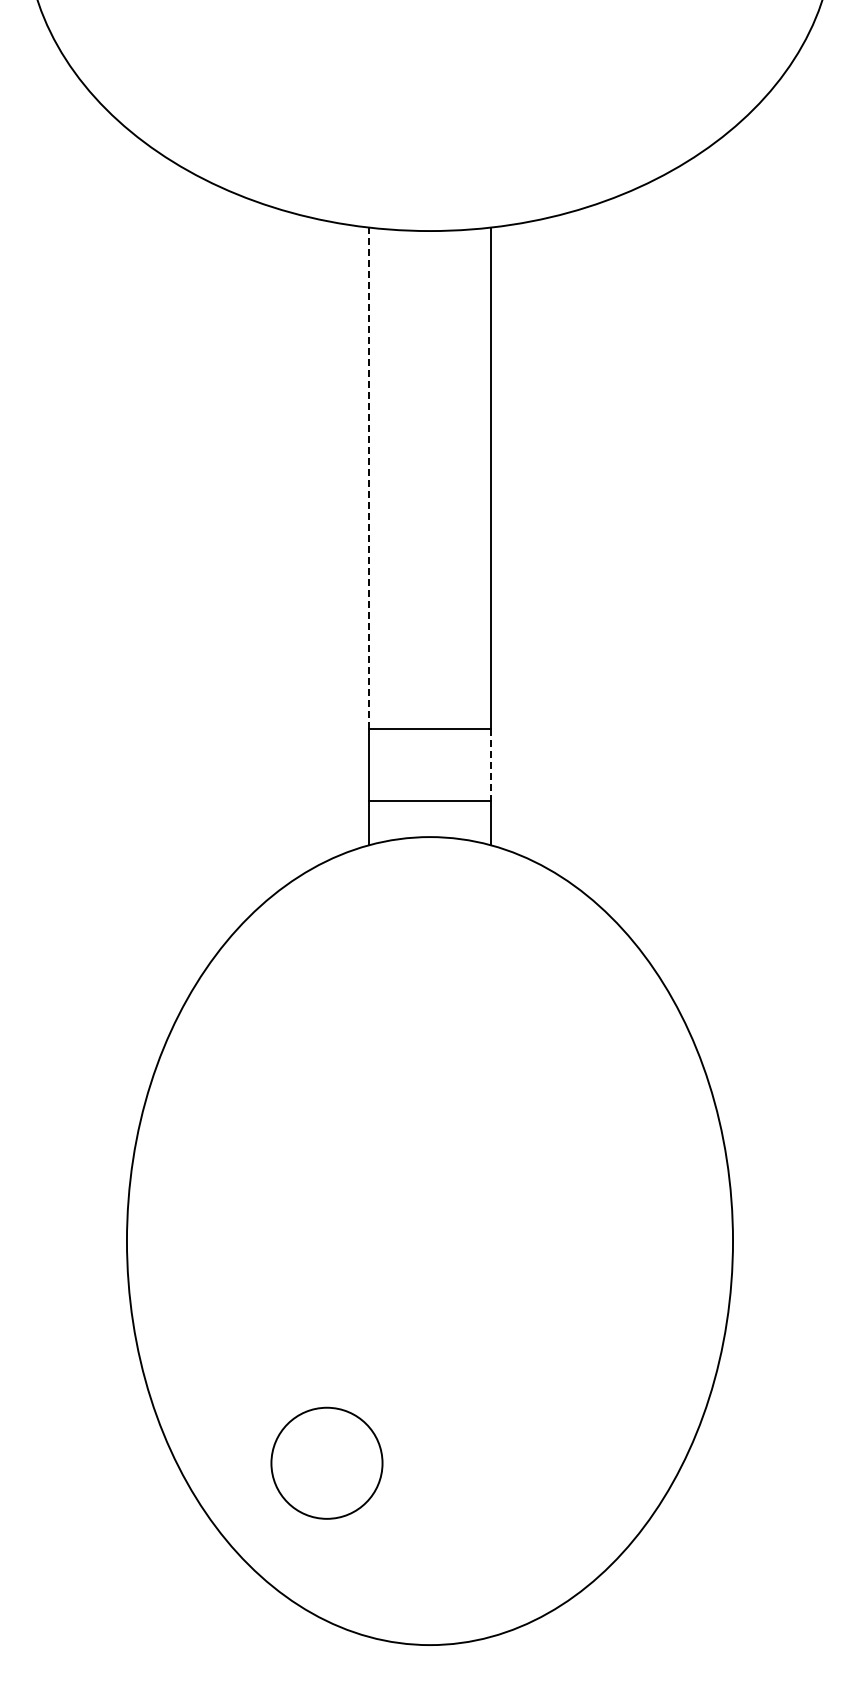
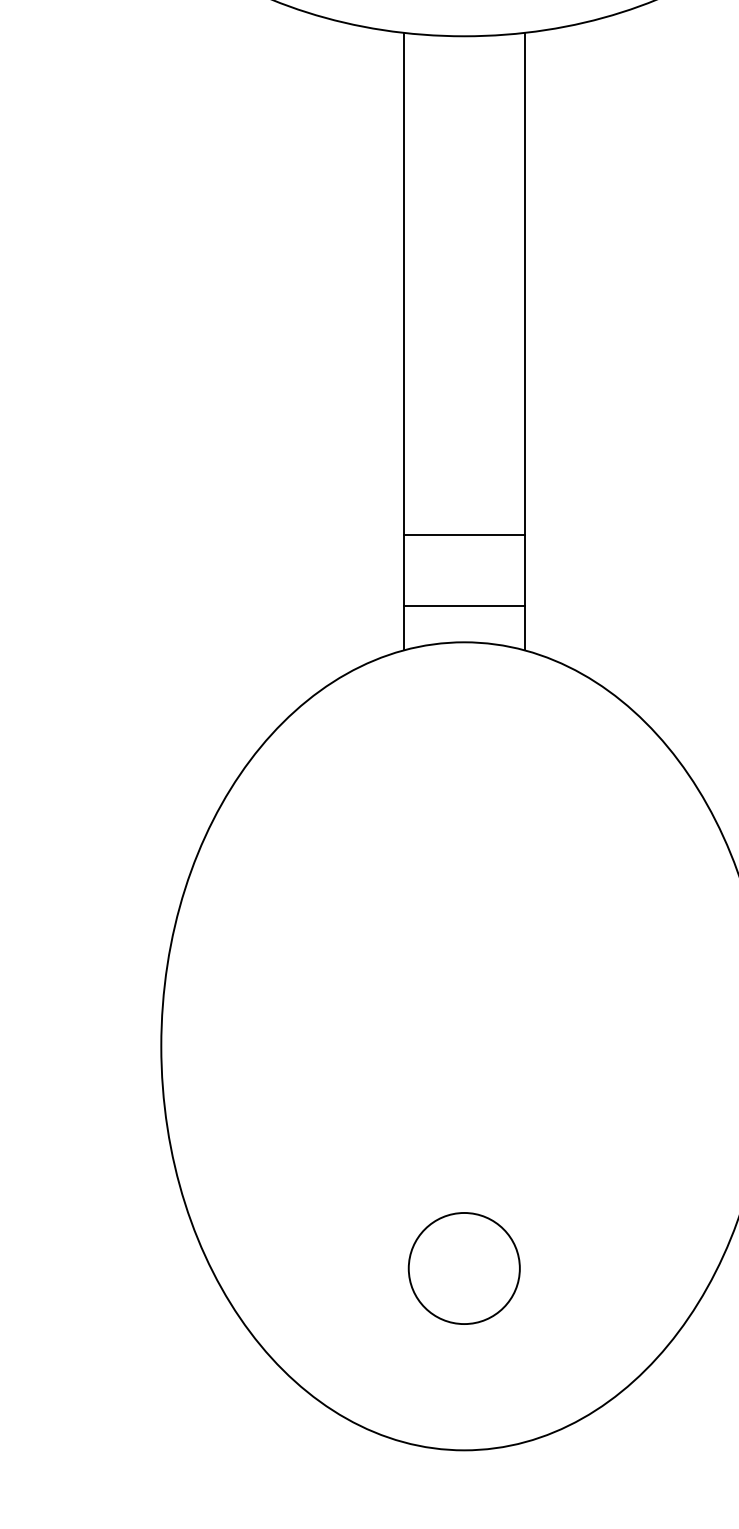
line: (369, 478) -> (403, 283), dashed -> solid
line: (490, 765) -> (524, 570), dashed -> solid
circle: (326, 1462) -> (463, 1267), moved

